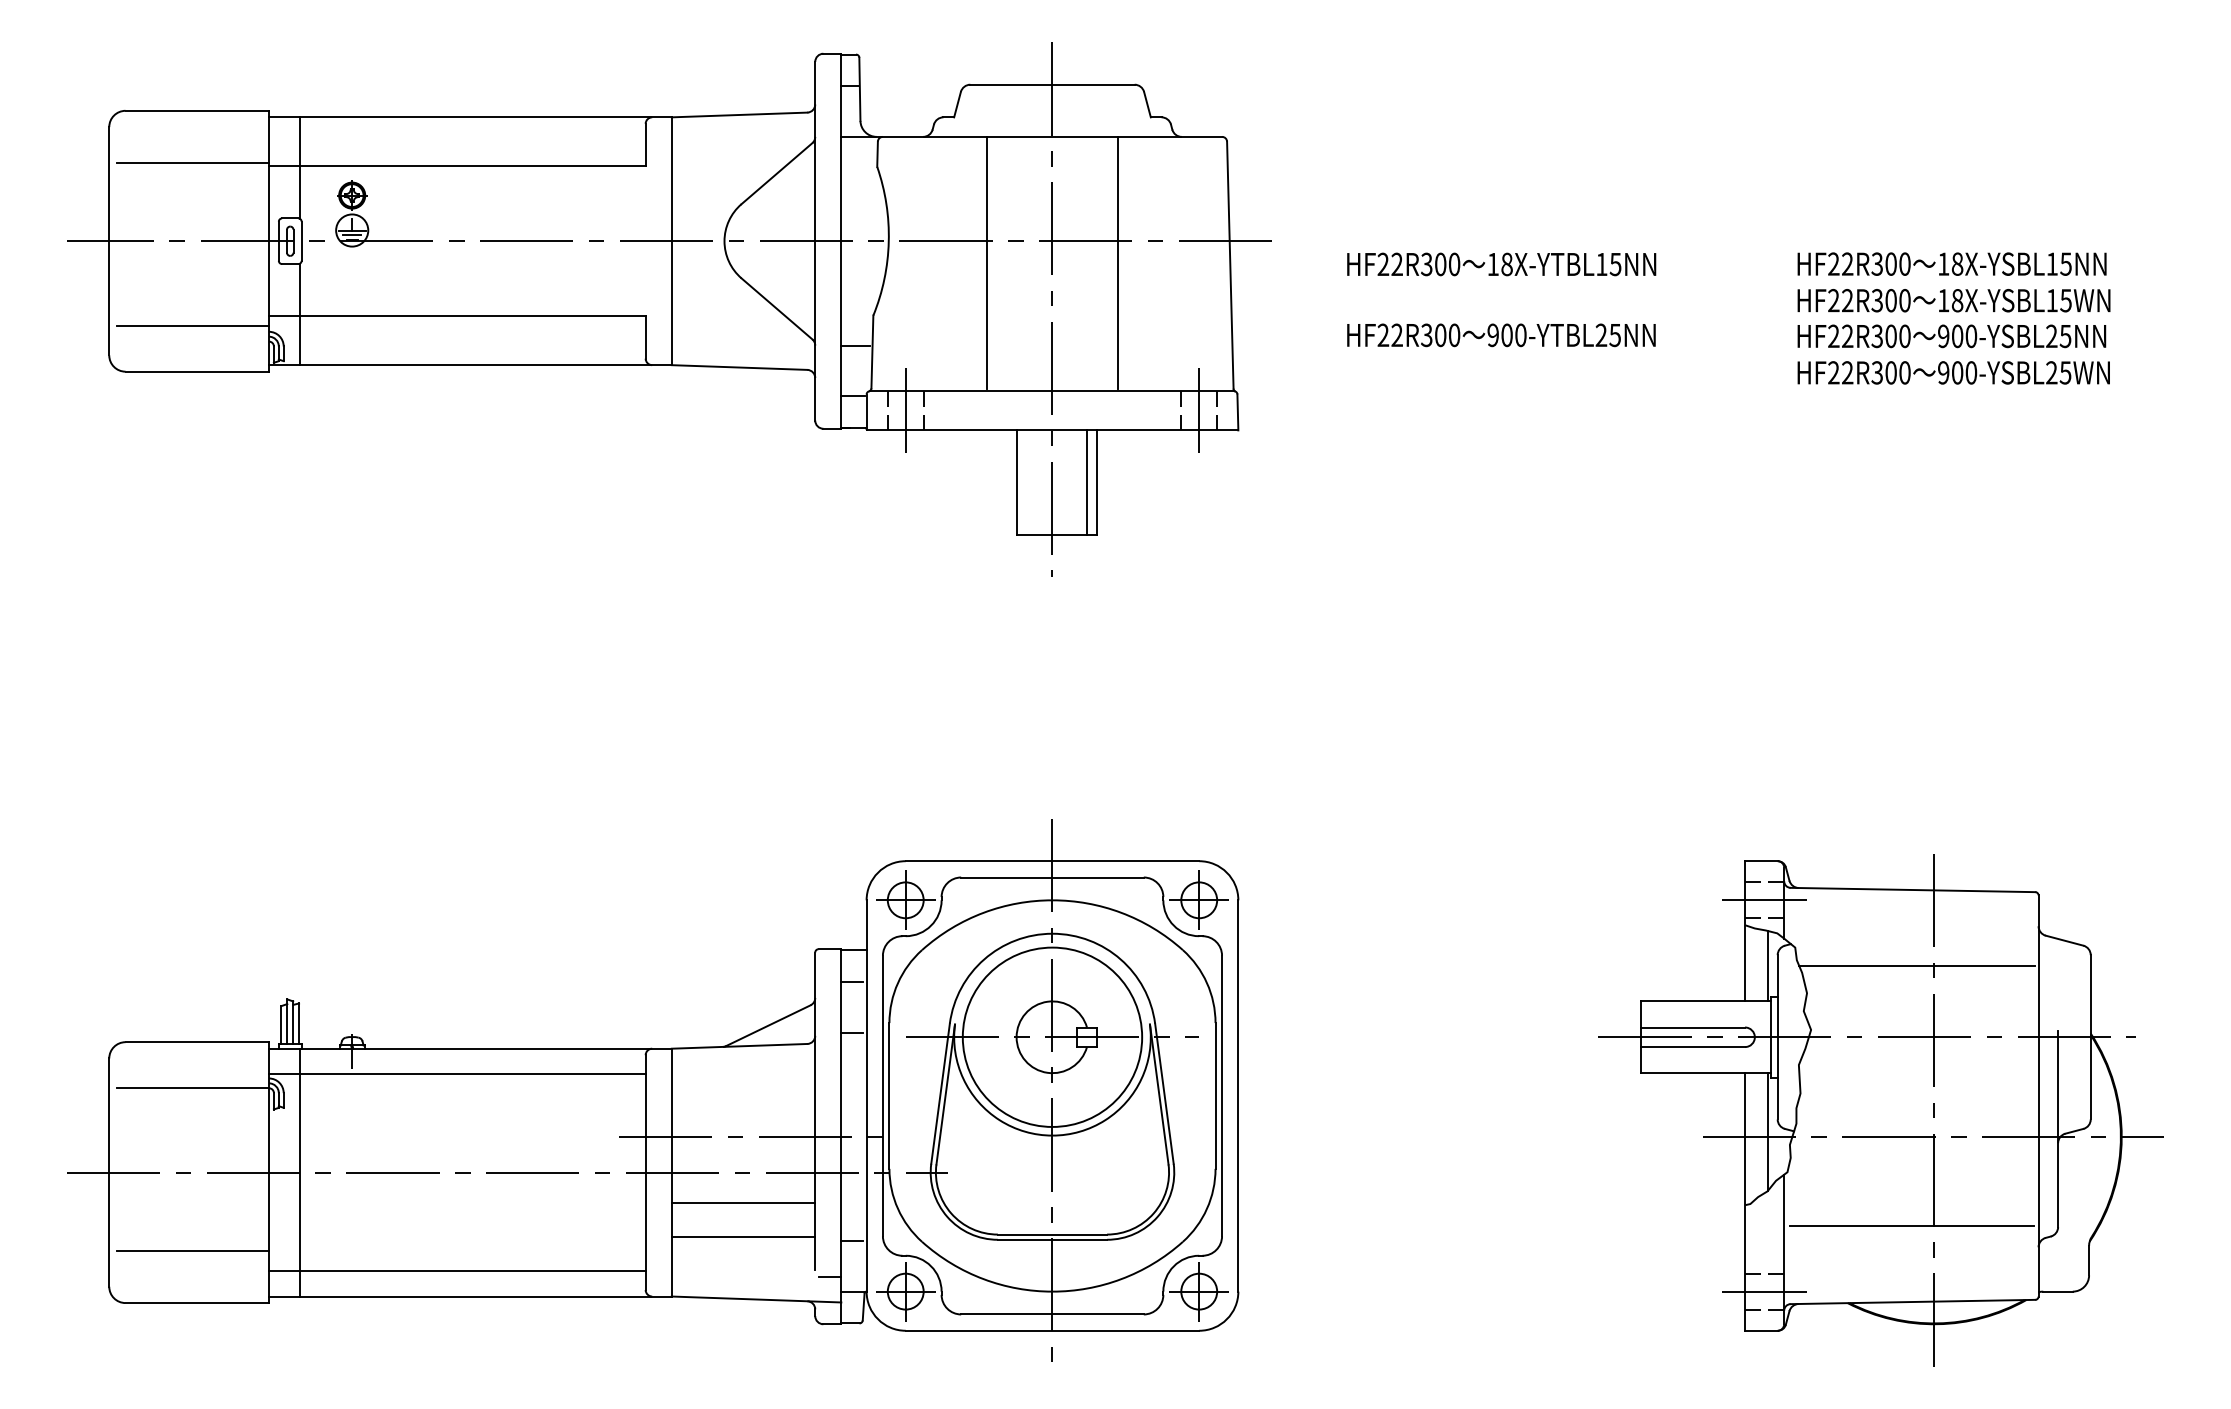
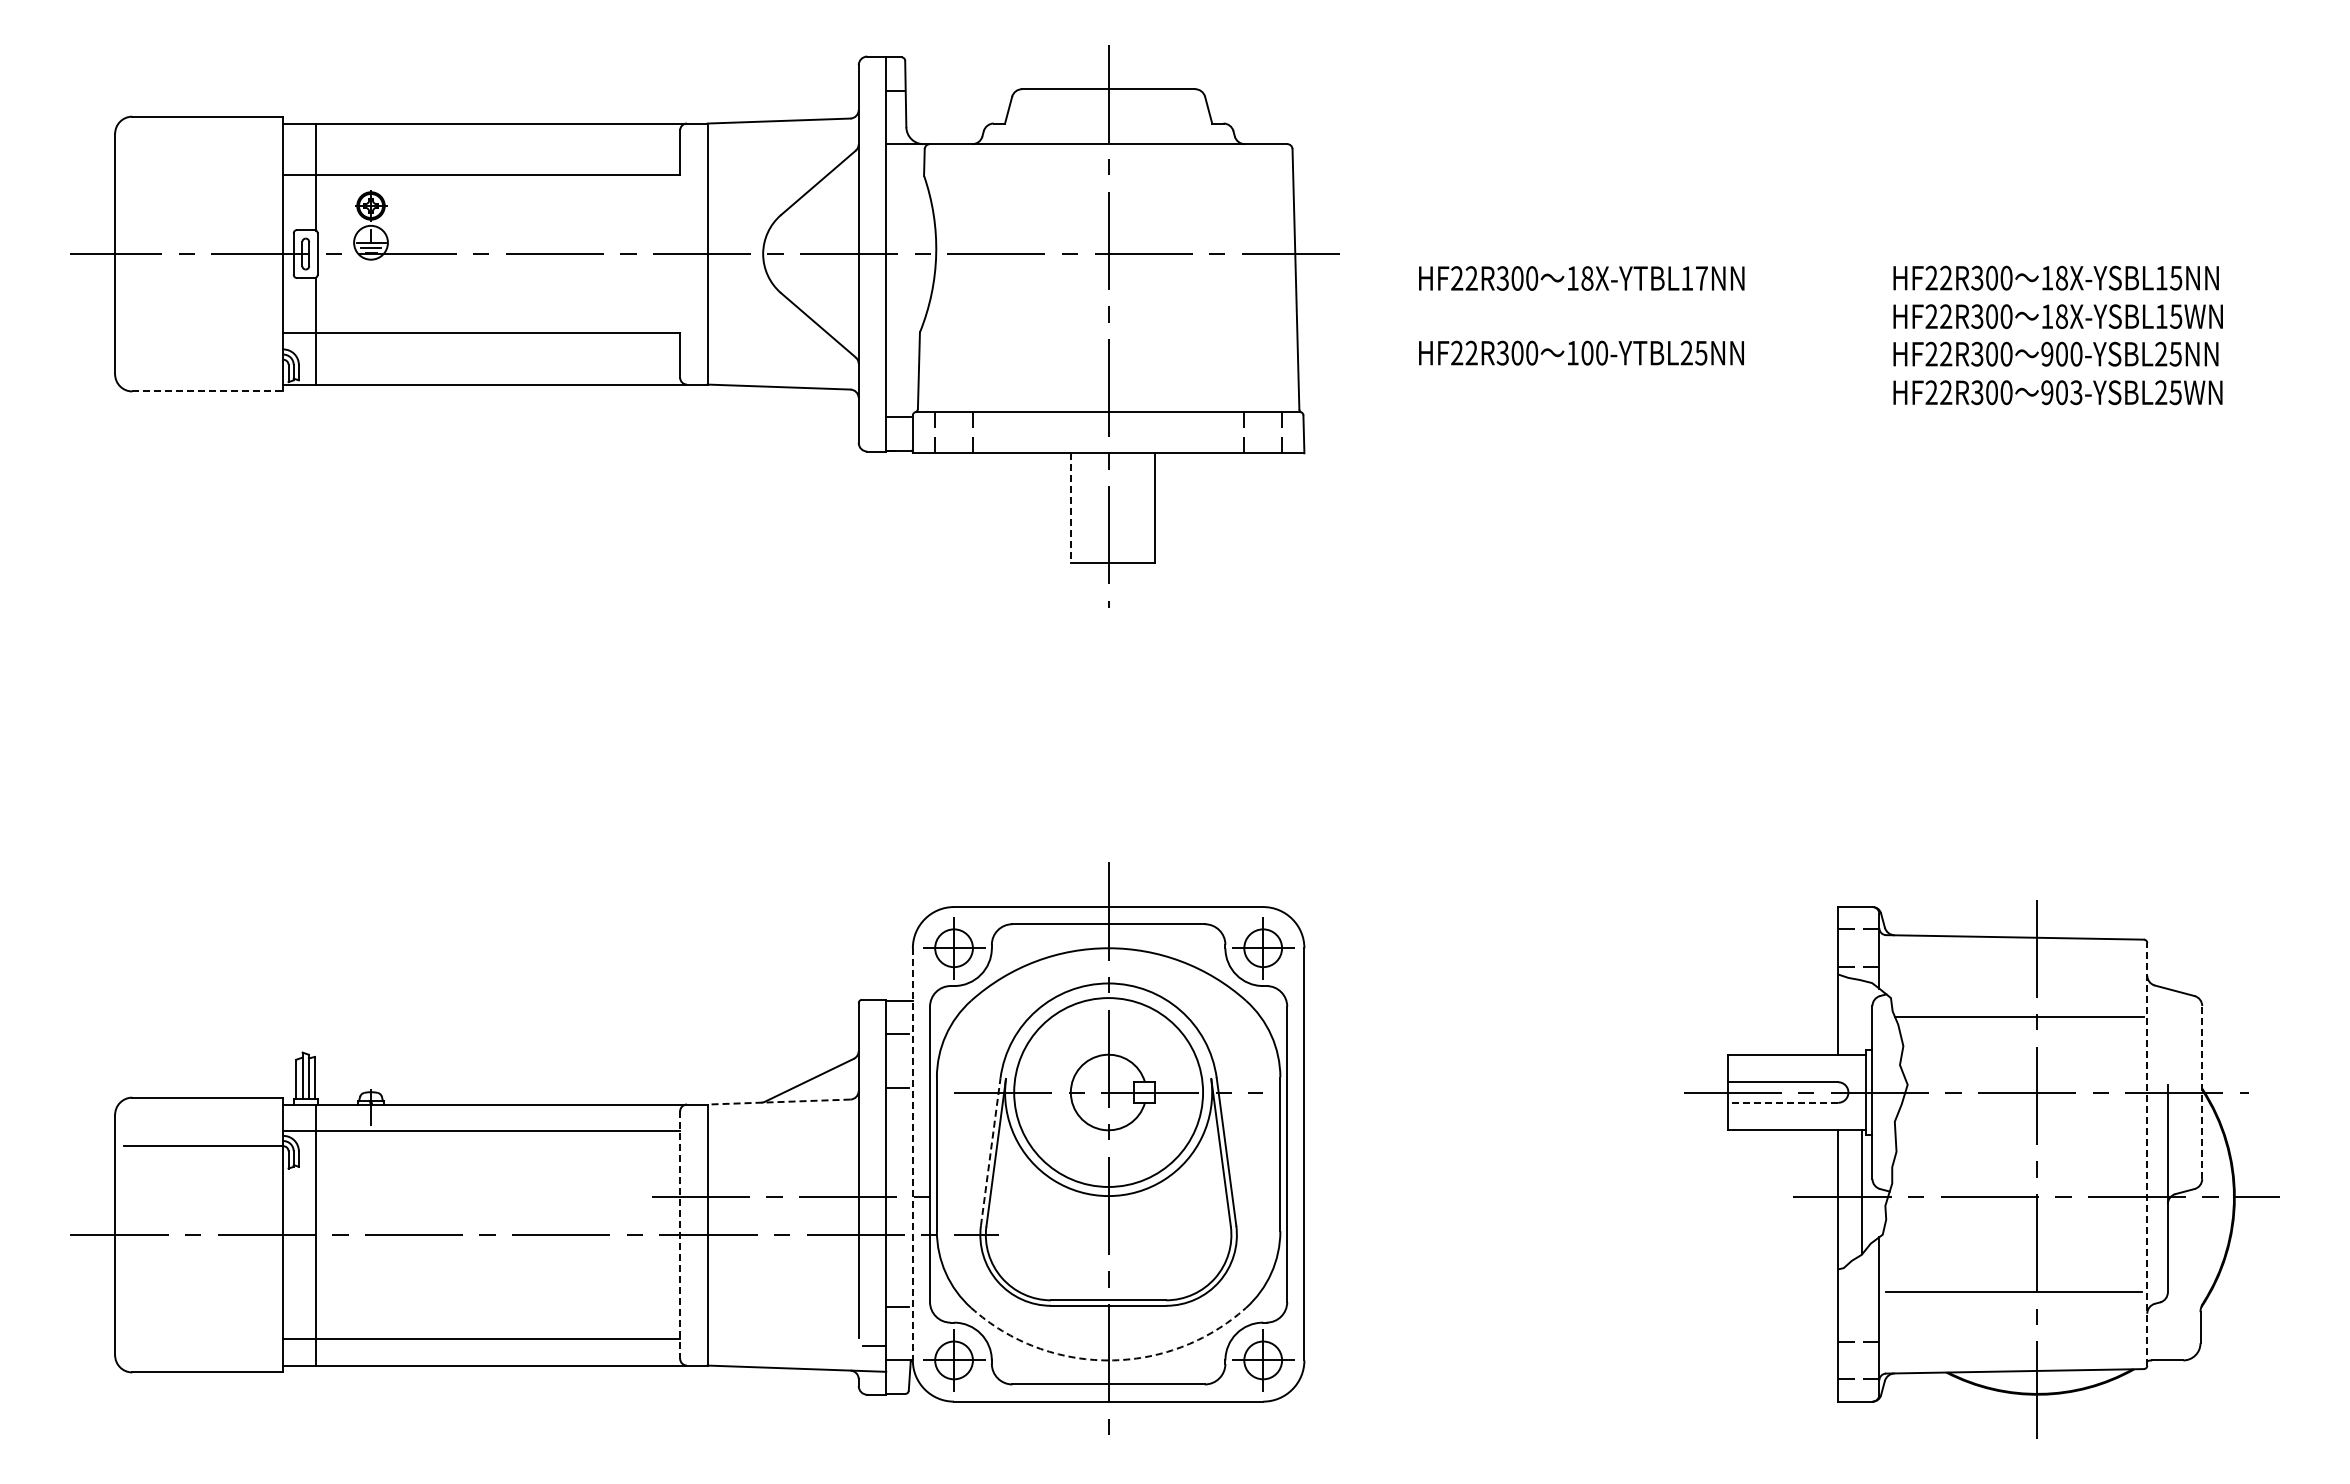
line: (193, 162) -> (203, 171), removed
line: (986, 262) -> (1039, 276), removed
line: (1117, 262) -> (1177, 276), removed
text: (1615, 264) -> (1701, 278), 18X-YTBL15NN -> 18X-YTBL17NN
line: (193, 326) -> (203, 343), removed
text: (1492, 334) -> (1572, 352), 900-YTBL25NN -> 100-YTBL25NN
line: (855, 345) -> (901, 363), removed
line: (196, 371) -> (207, 391), solid -> dashed
text: (1971, 372) -> (2076, 392), 900-YSBL25WN -> 903-YSBL25WN
line: (906, 410) -> (954, 432), removed
line: (1199, 410) -> (1263, 432), removed
line: (1016, 482) -> (1070, 508), solid -> dashed
line: (1087, 482) -> (1145, 508), removed
line: (1764, 900) -> (1858, 948), removed
line: (1768, 966) -> (1862, 1017), removed
line: (2091, 1037) -> (2202, 1092), solid -> dashed
line: (739, 1046) -> (778, 1102), solid -> dashed
line: (1693, 1046) -> (1783, 1102), solid -> dashed
line: (940, 1093) -> (990, 1151), solid -> dashed
line: (2038, 1095) -> (2147, 1153), solid -> dashed
line: (866, 1096) -> (912, 1154), solid -> dashed
line: (646, 1173) -> (680, 1235), solid -> dashed
line: (742, 1203) -> (782, 1267), removed
line: (742, 1236) -> (782, 1302), removed
line: (193, 1250) -> (203, 1317), removed
arc: (1052, 1291) -> (1108, 1360), solid -> dashed
line: (1764, 1291) -> (1858, 1360), removed

